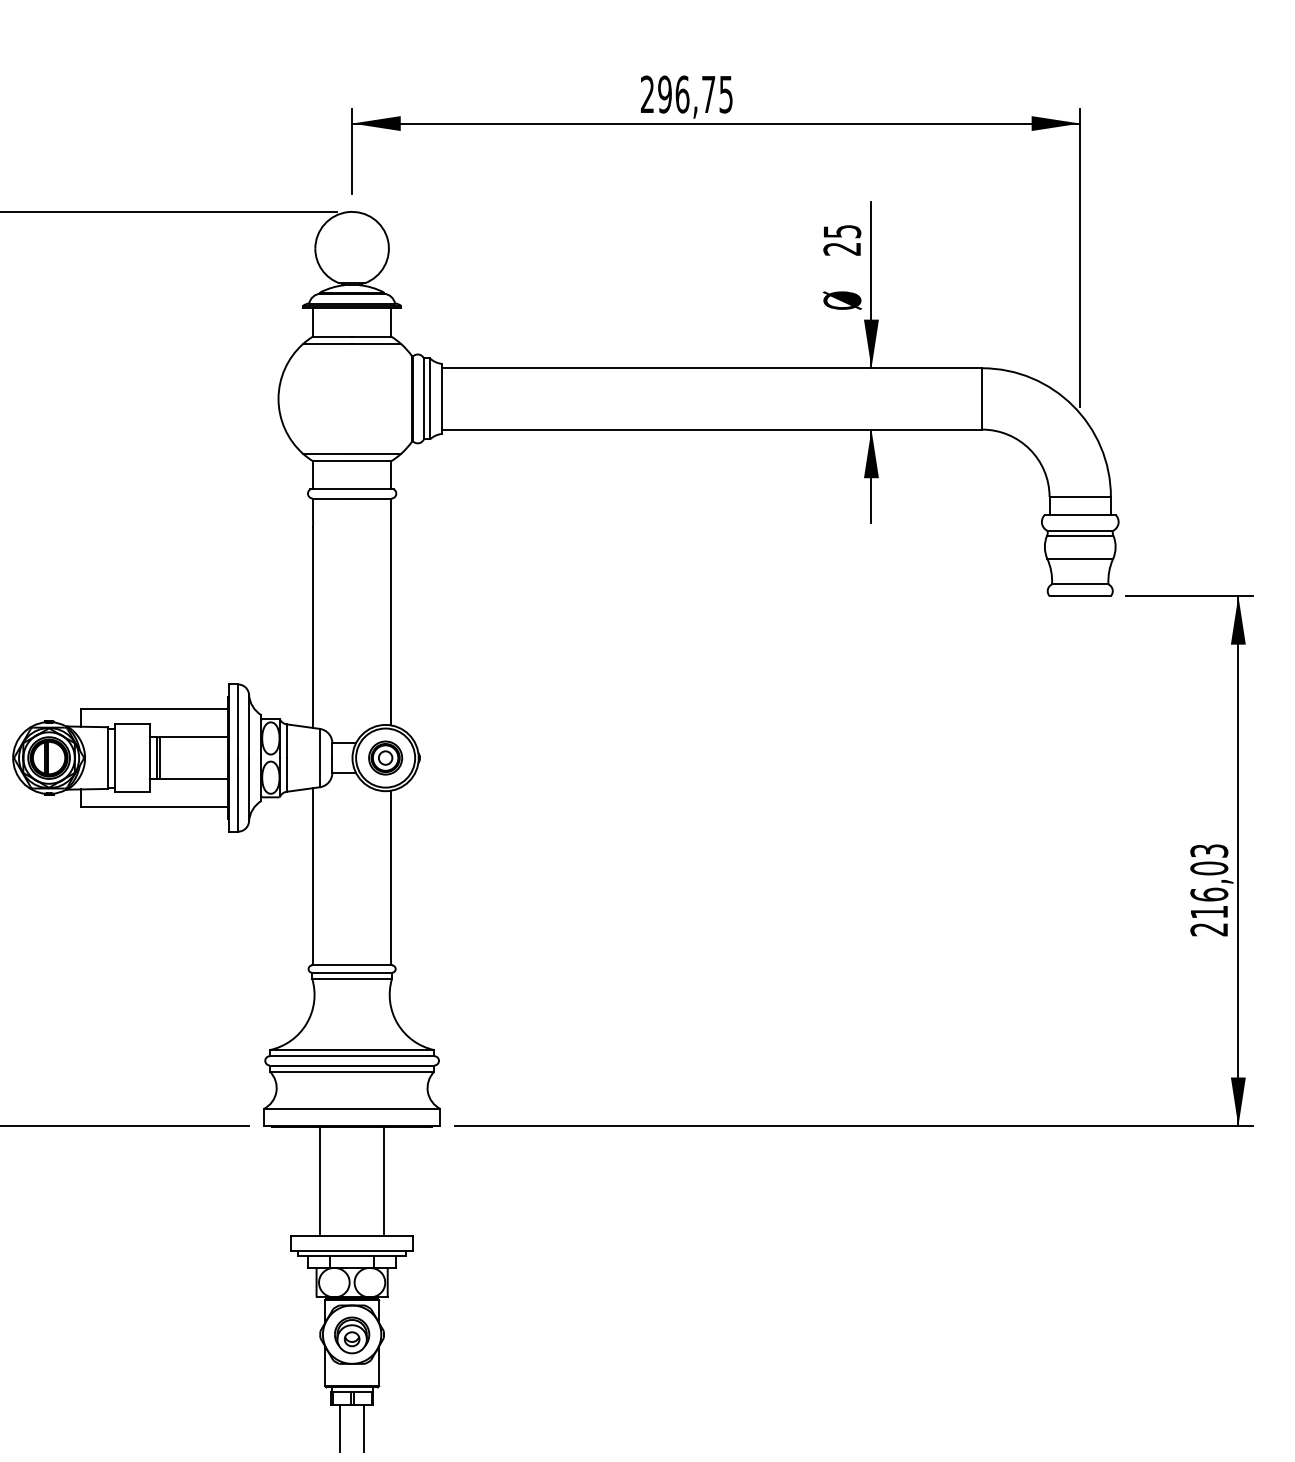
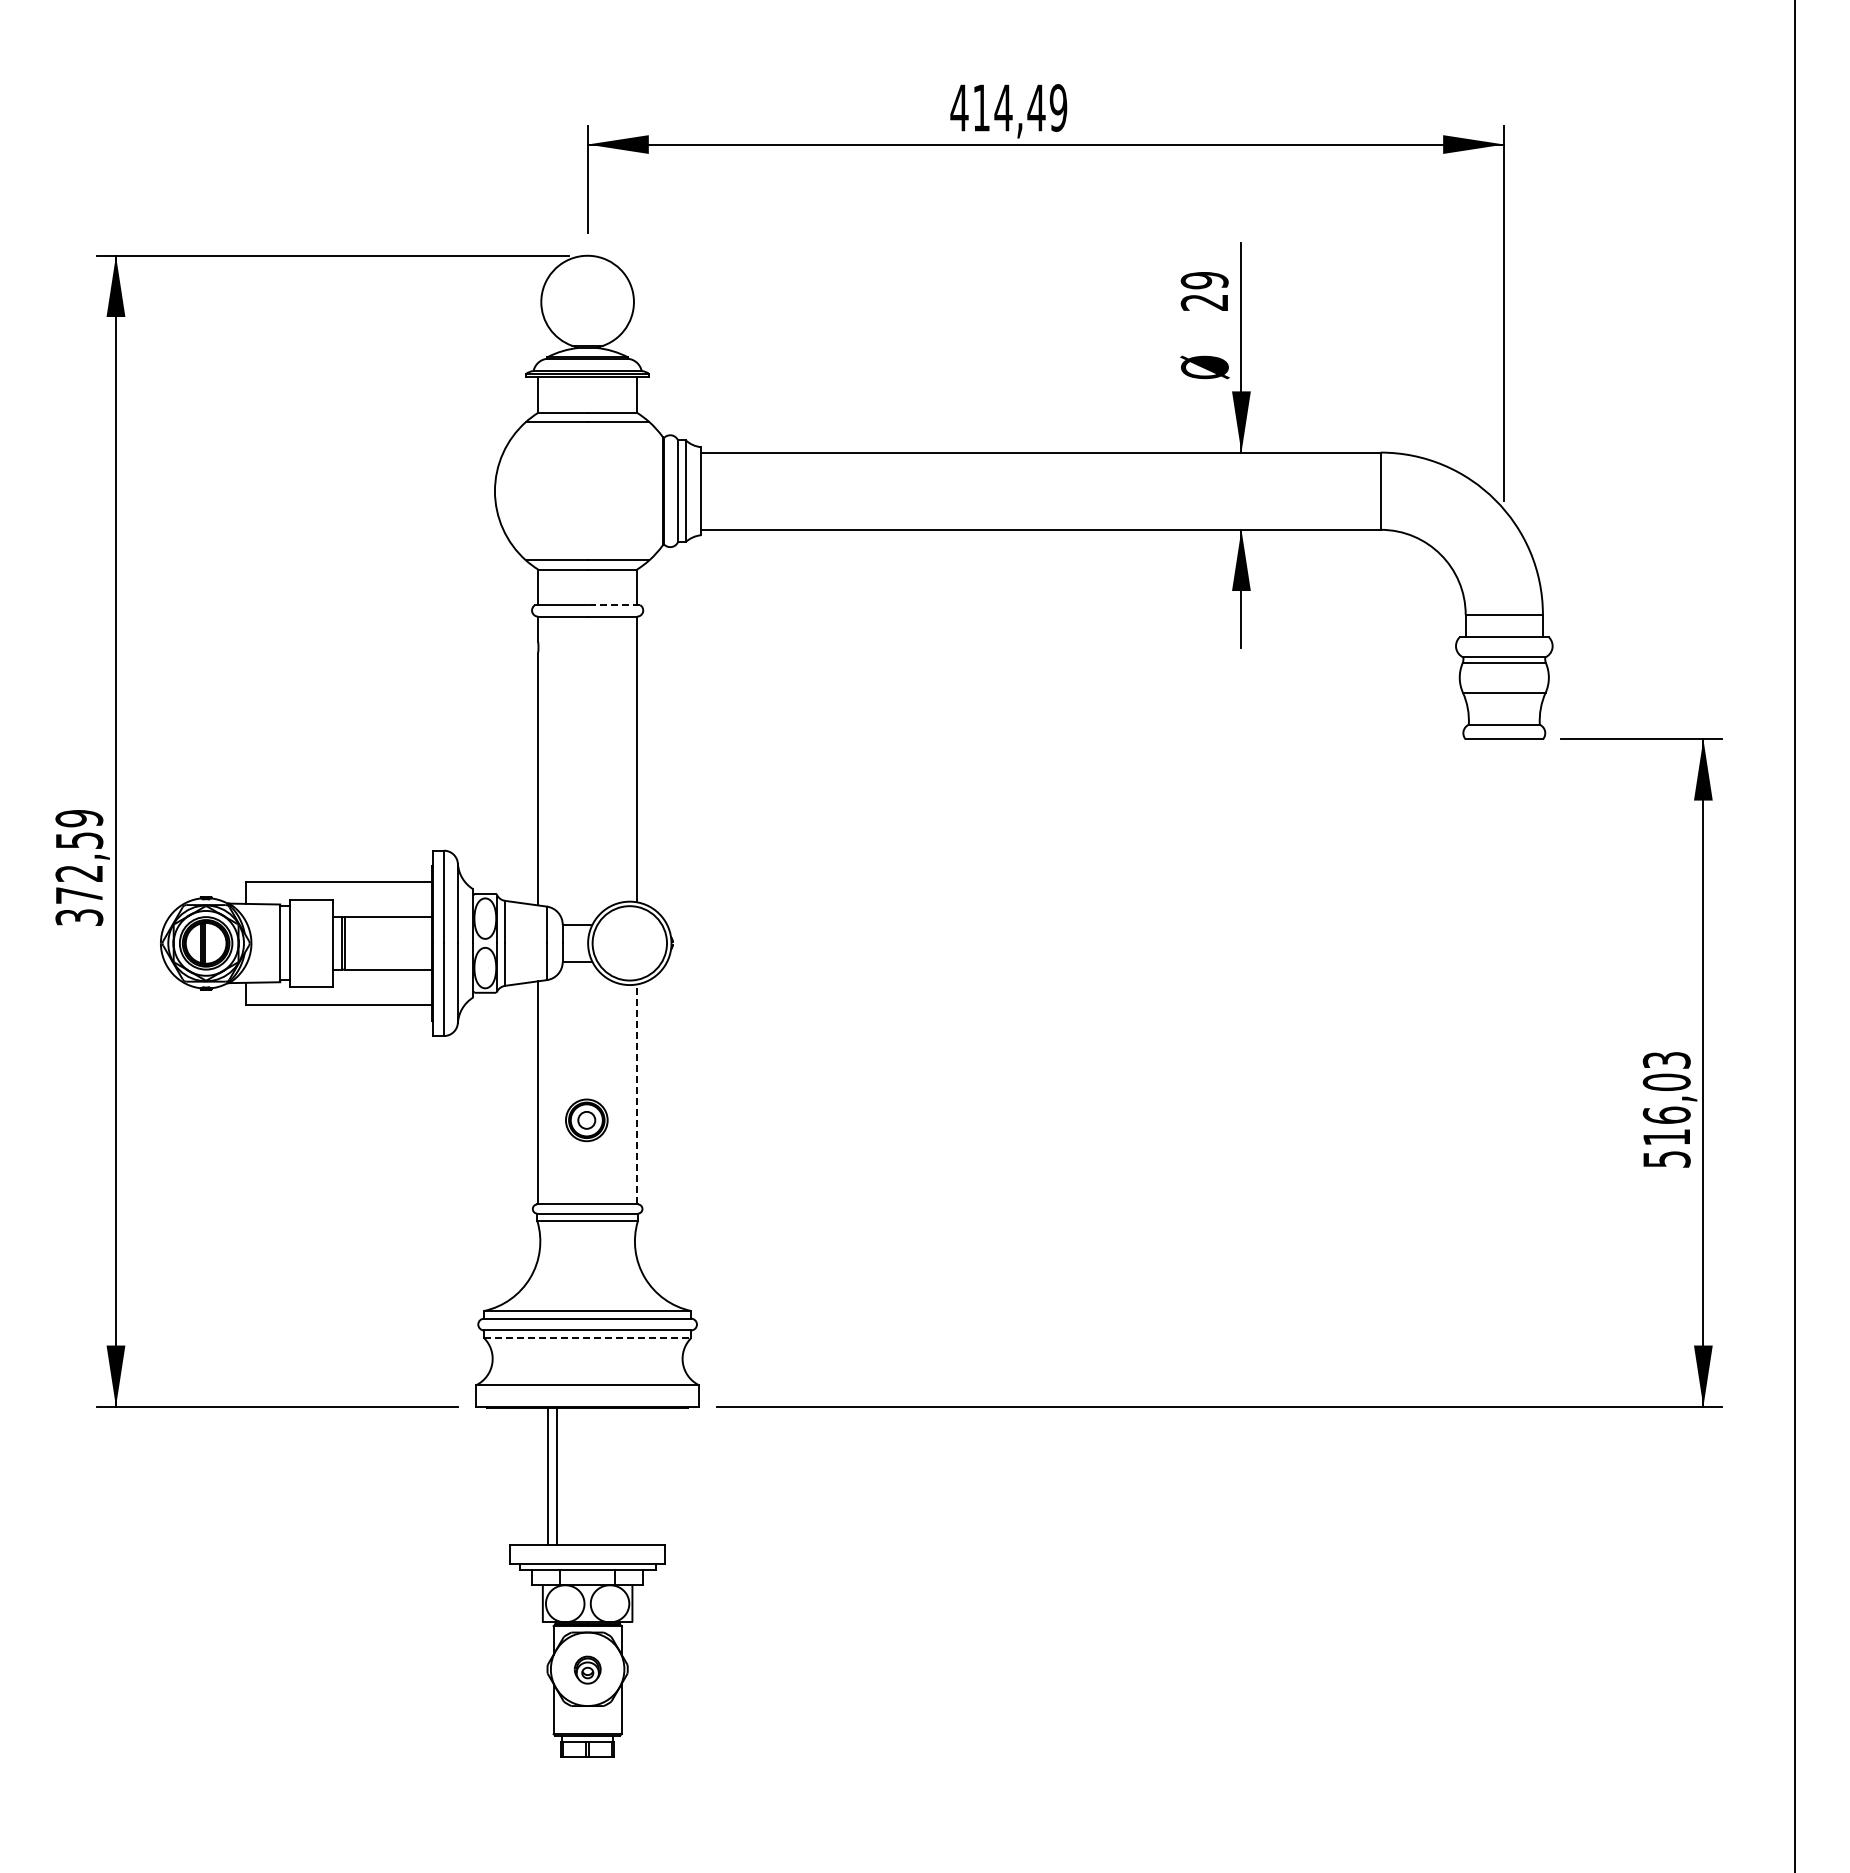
text: (686, 94) -> (1008, 107), 296,75 -> 414,49
text: (842, 231) -> (1204, 280), 25 -> 29
line: (372, 489) -> (613, 605), solid -> dashed
part: (385, 758) -> (586, 1120), moved
line: (391, 878) -> (637, 1094), solid -> dashed
text: (1209, 929) -> (1666, 1159), 216,03 -> 516,03
line: (352, 1071) -> (588, 1338), solid -> dashed
line: (383, 1181) -> (557, 1476), moved
part: (352, 1334) -> (587, 1669), size x0.6
line: (340, 1427) -> (572, 1786), removed
line: (364, 1427) -> (603, 1786), removed

